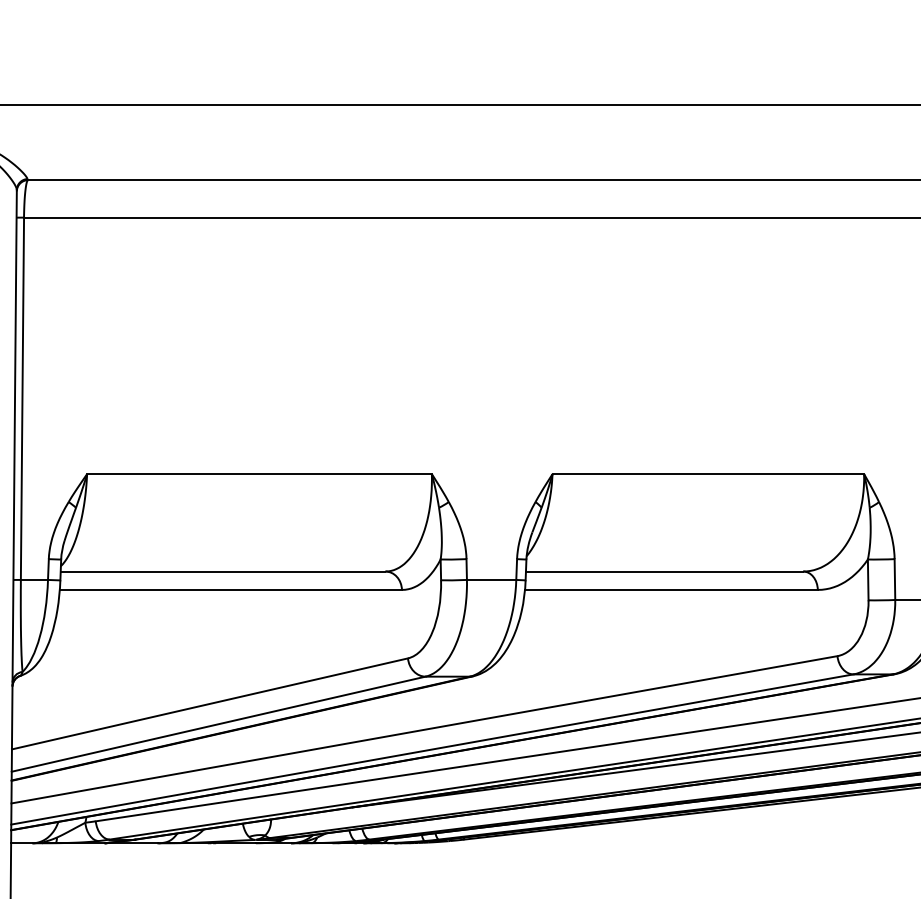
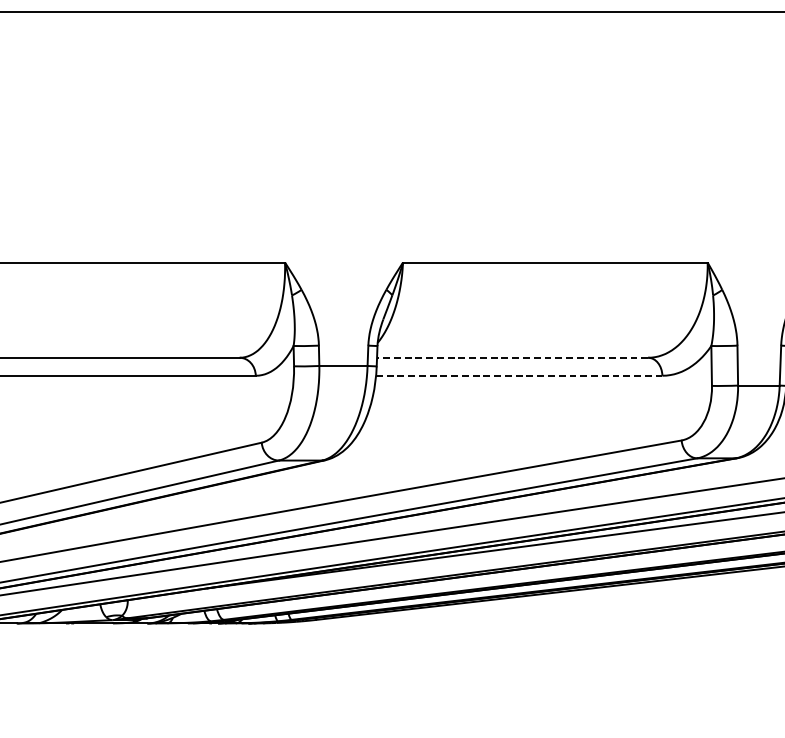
line: (664, 571) -> (512, 357), solid -> dashed
line: (670, 589) -> (518, 375), solid -> dashed

